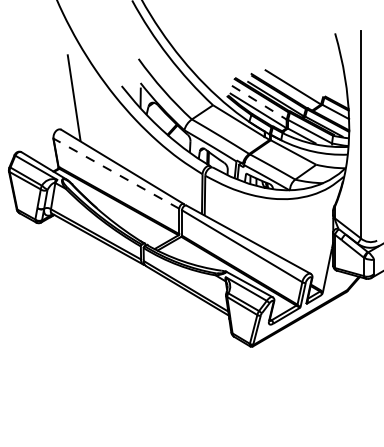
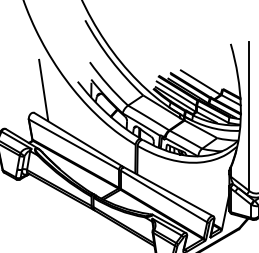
line: (259, 102) -> (176, 93), dashed -> solid
line: (116, 173) -> (74, 144), dashed -> solid

